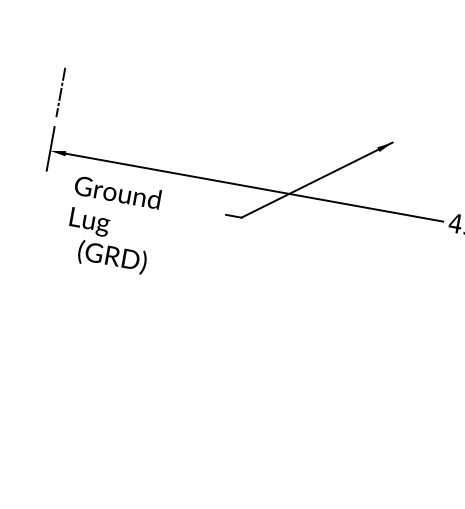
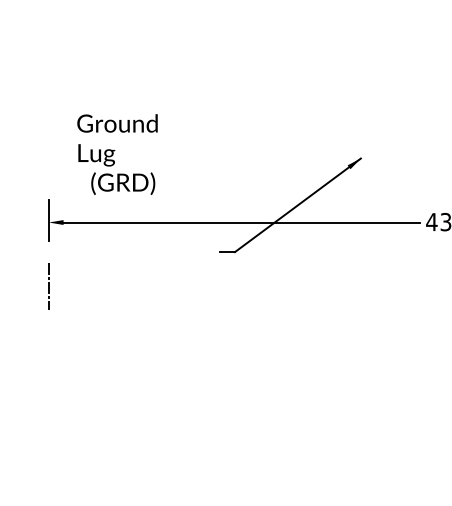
line: (60, 92) -> (48, 286), moved
text: (111, 225) -> (117, 154), moved

